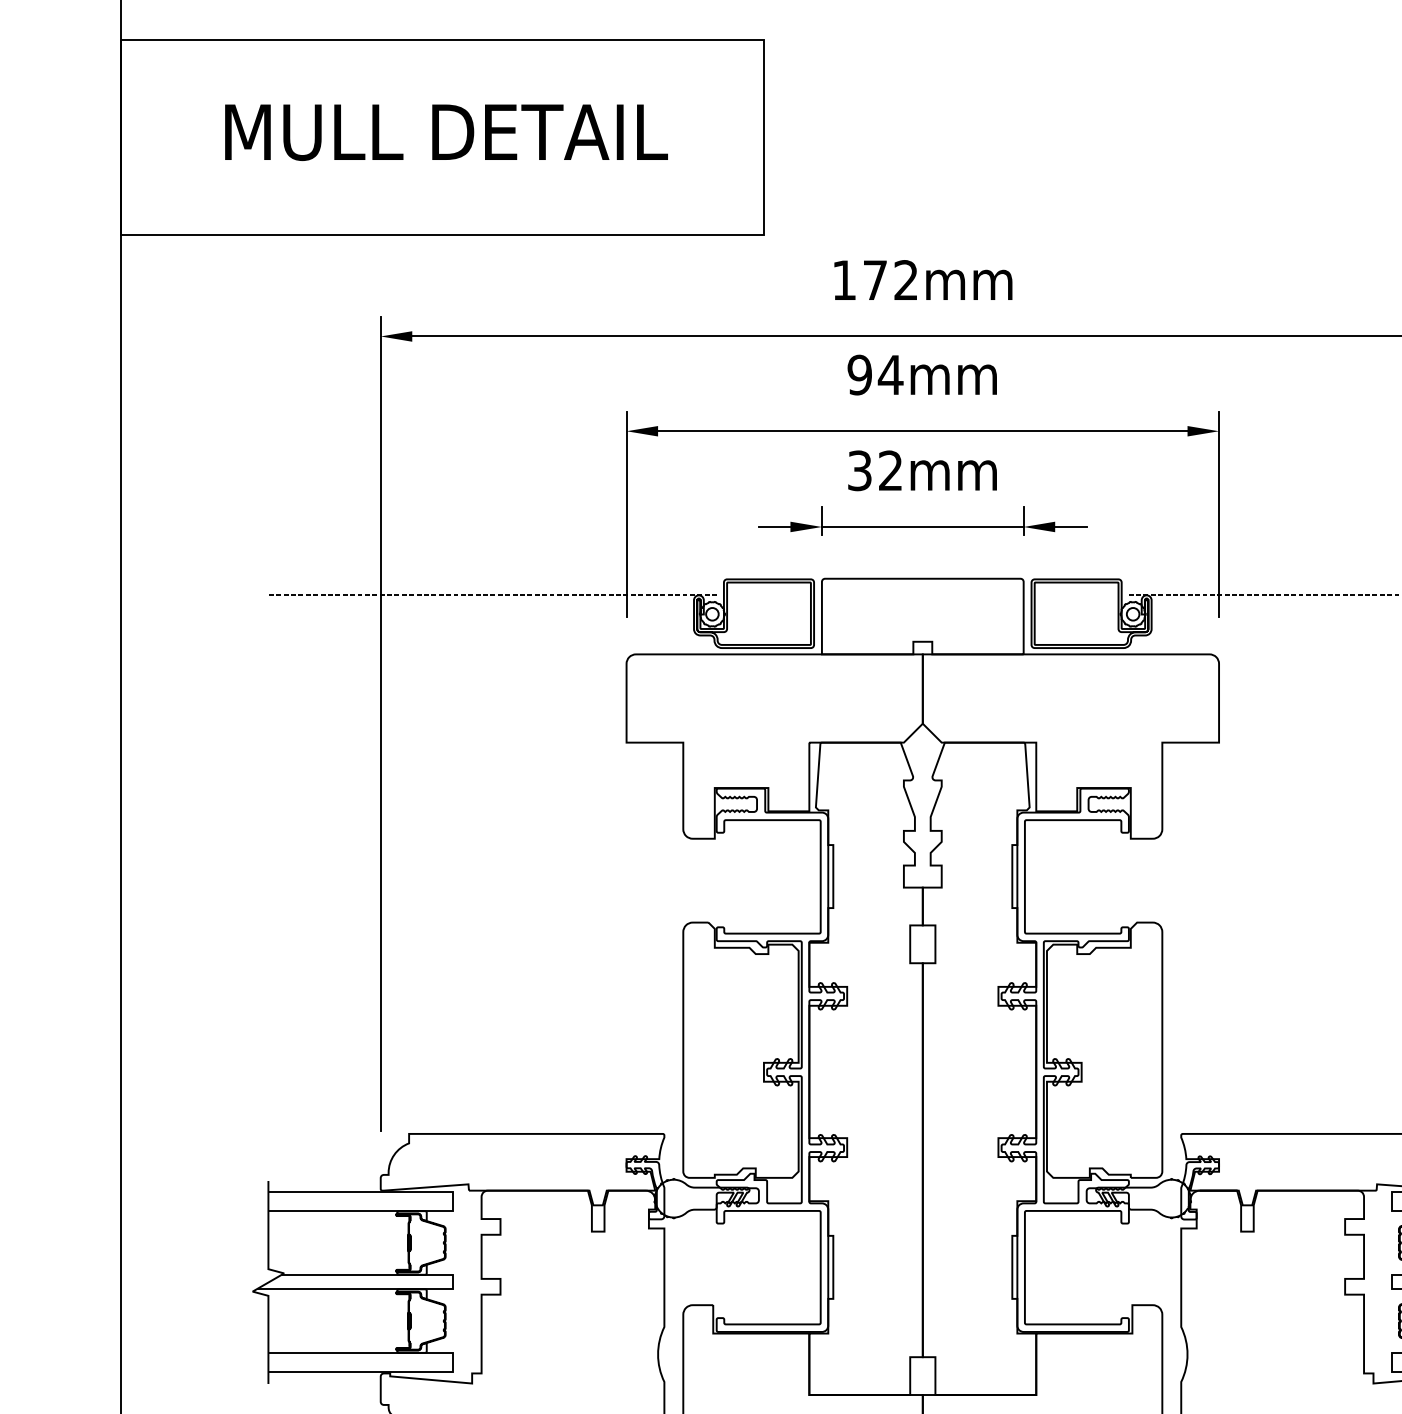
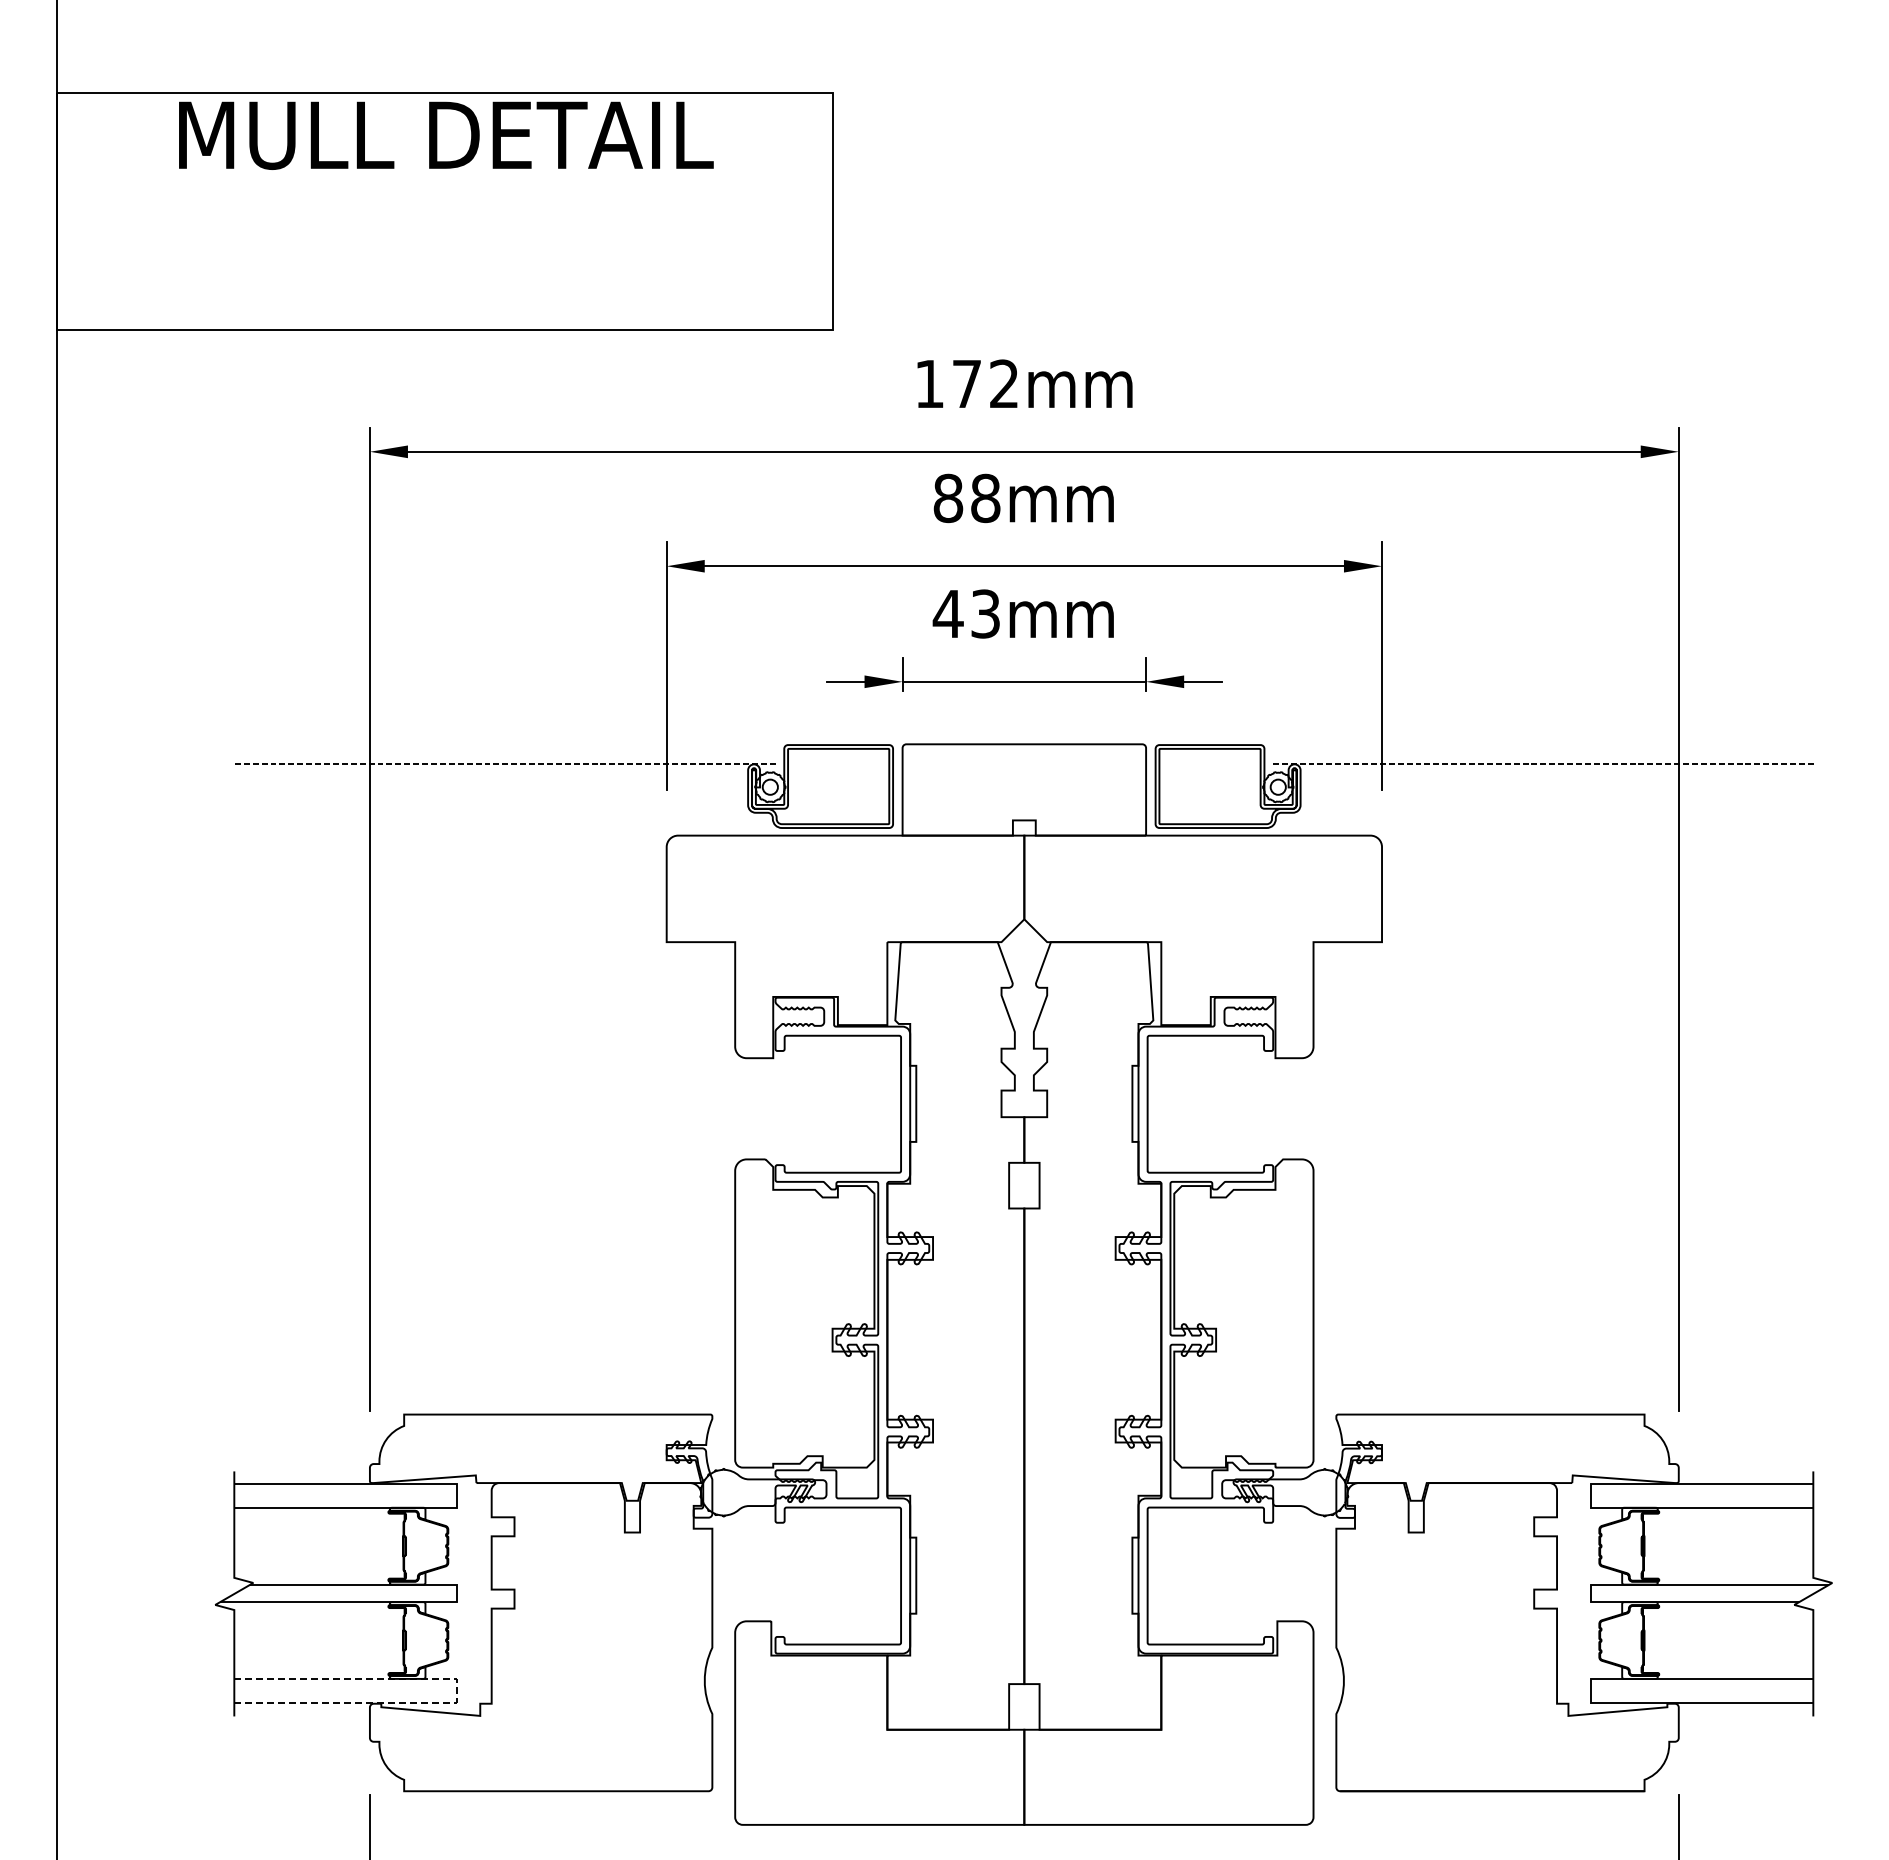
text: (446, 132) -> (446, 135), moved
text: (875, 375) -> (967, 498), 94mm -> 88mm
text: (874, 470) -> (965, 613), 32mm -> 43mm
line: (452, 1362) -> (456, 1690), solid -> dashed

